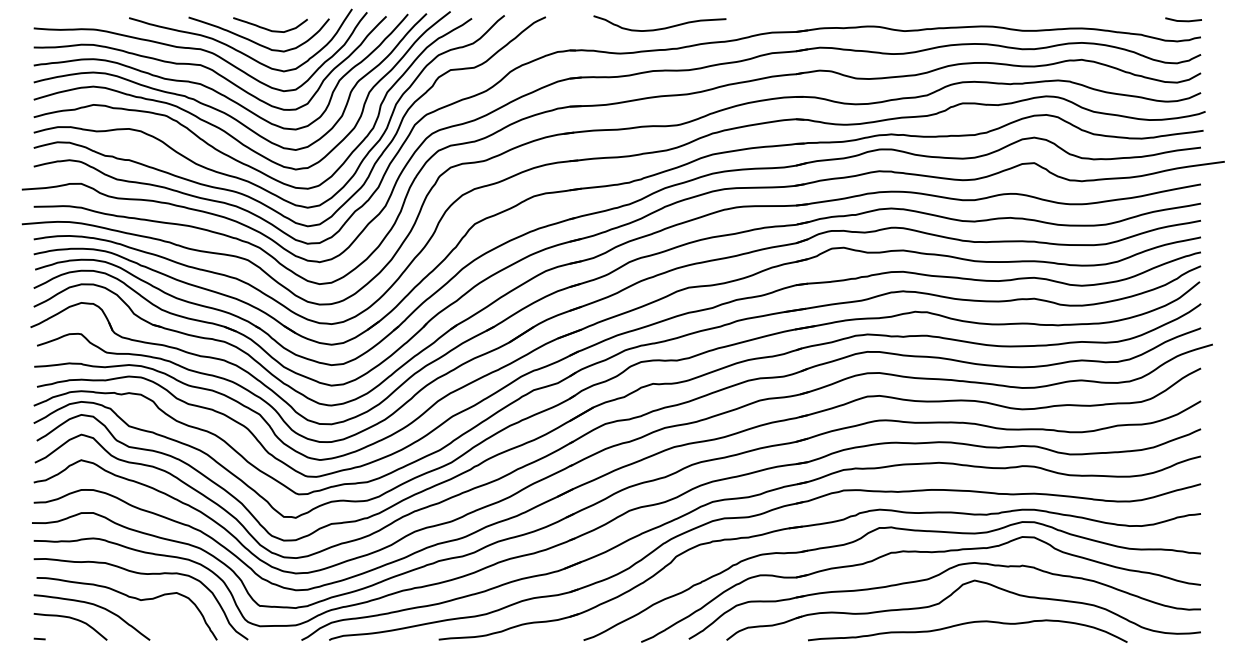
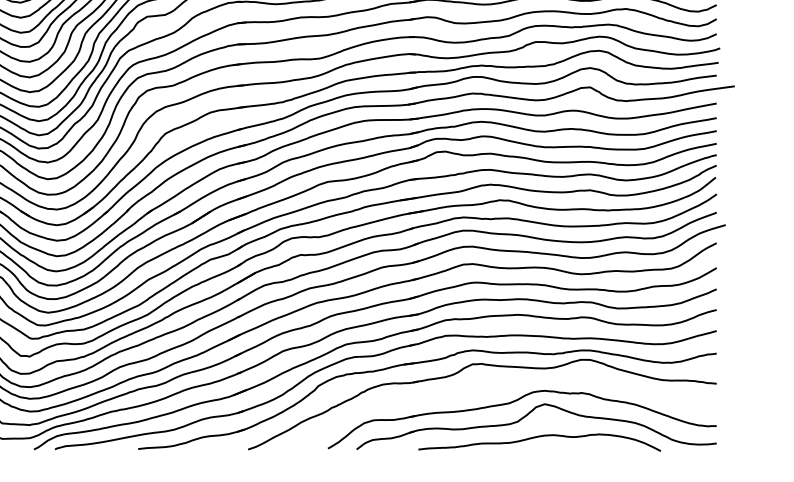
part: (920, 552) -> (503, 382), removed

